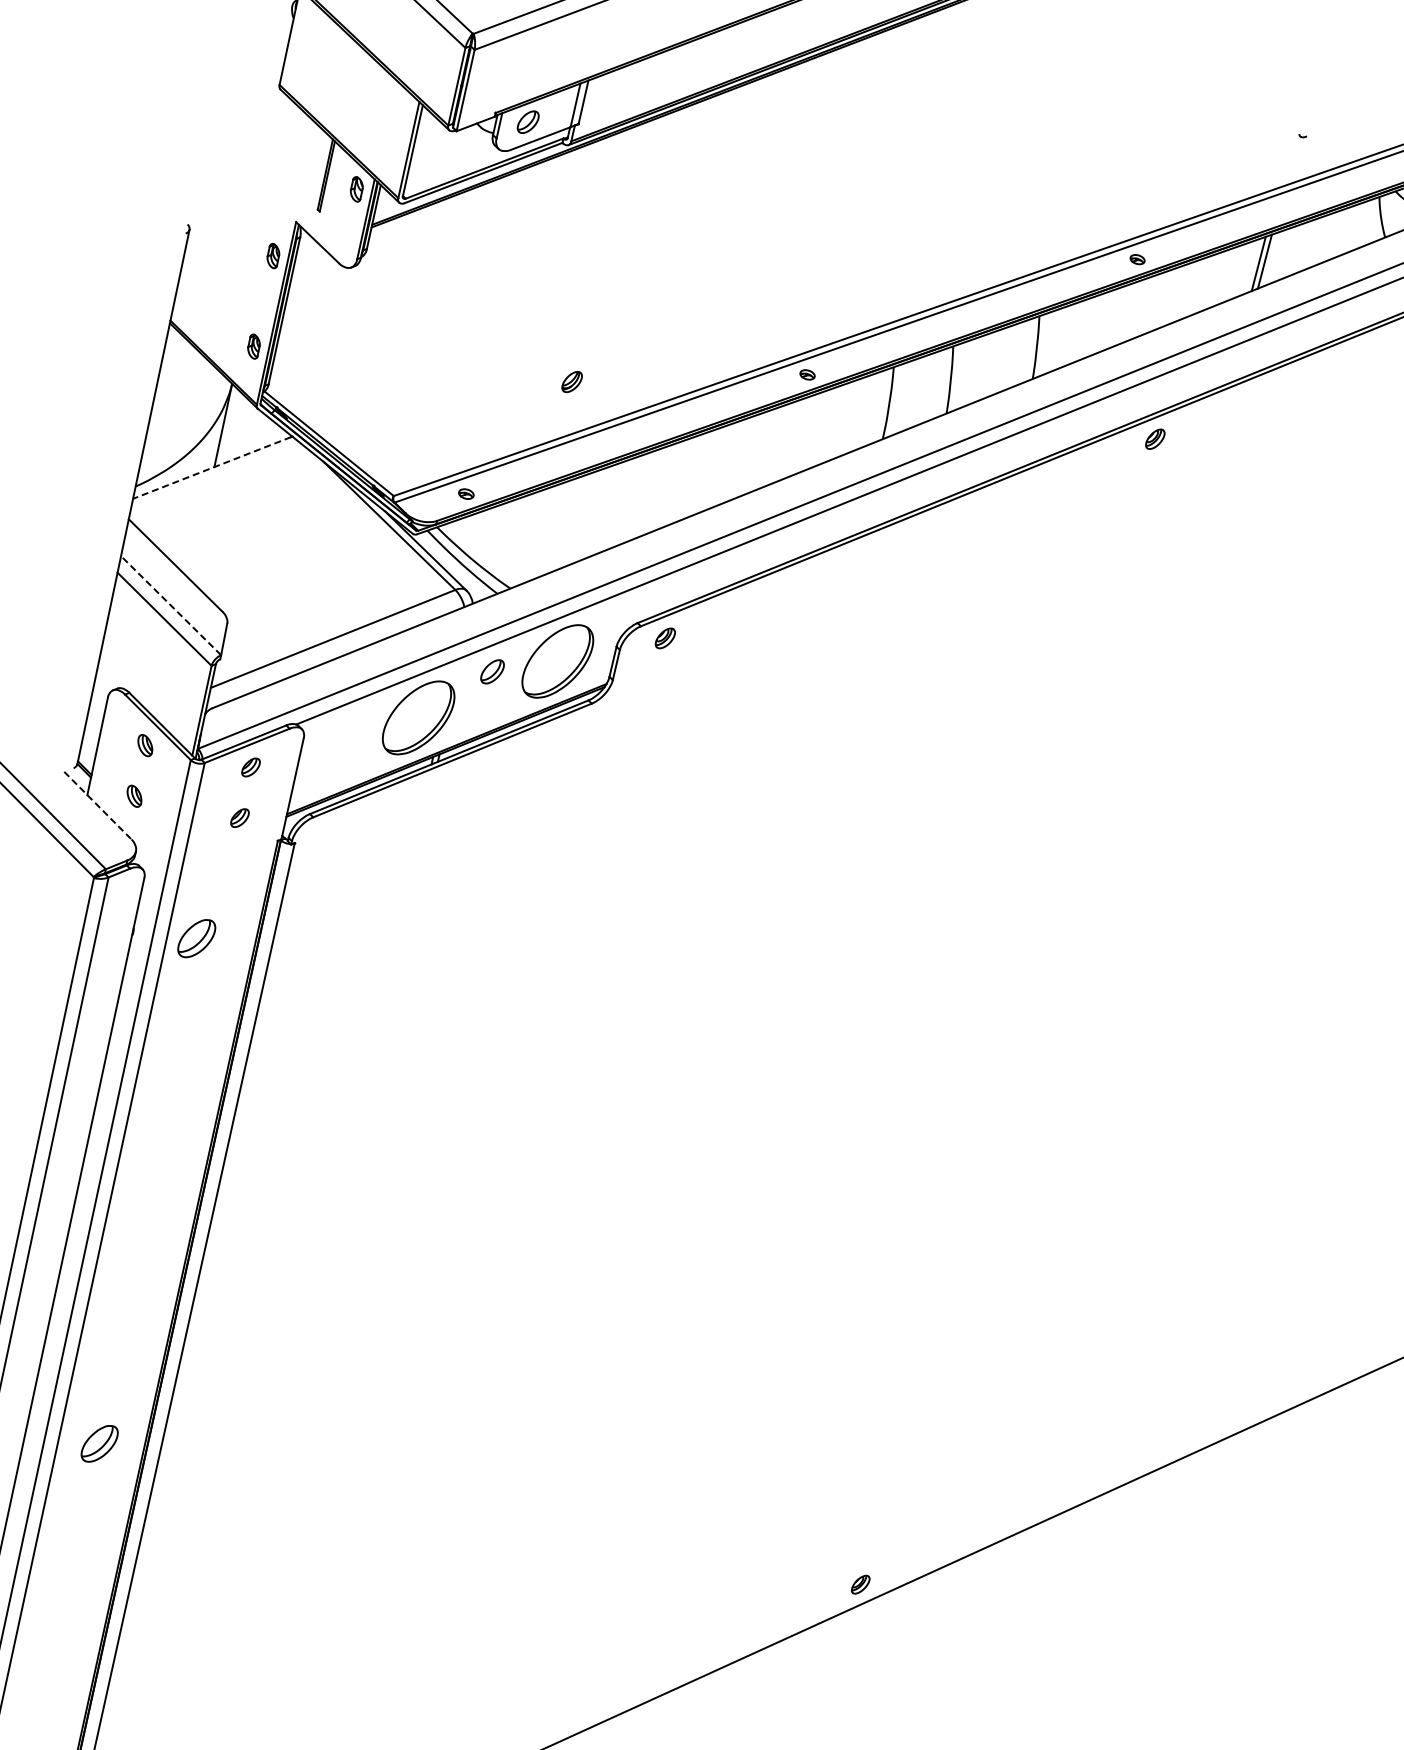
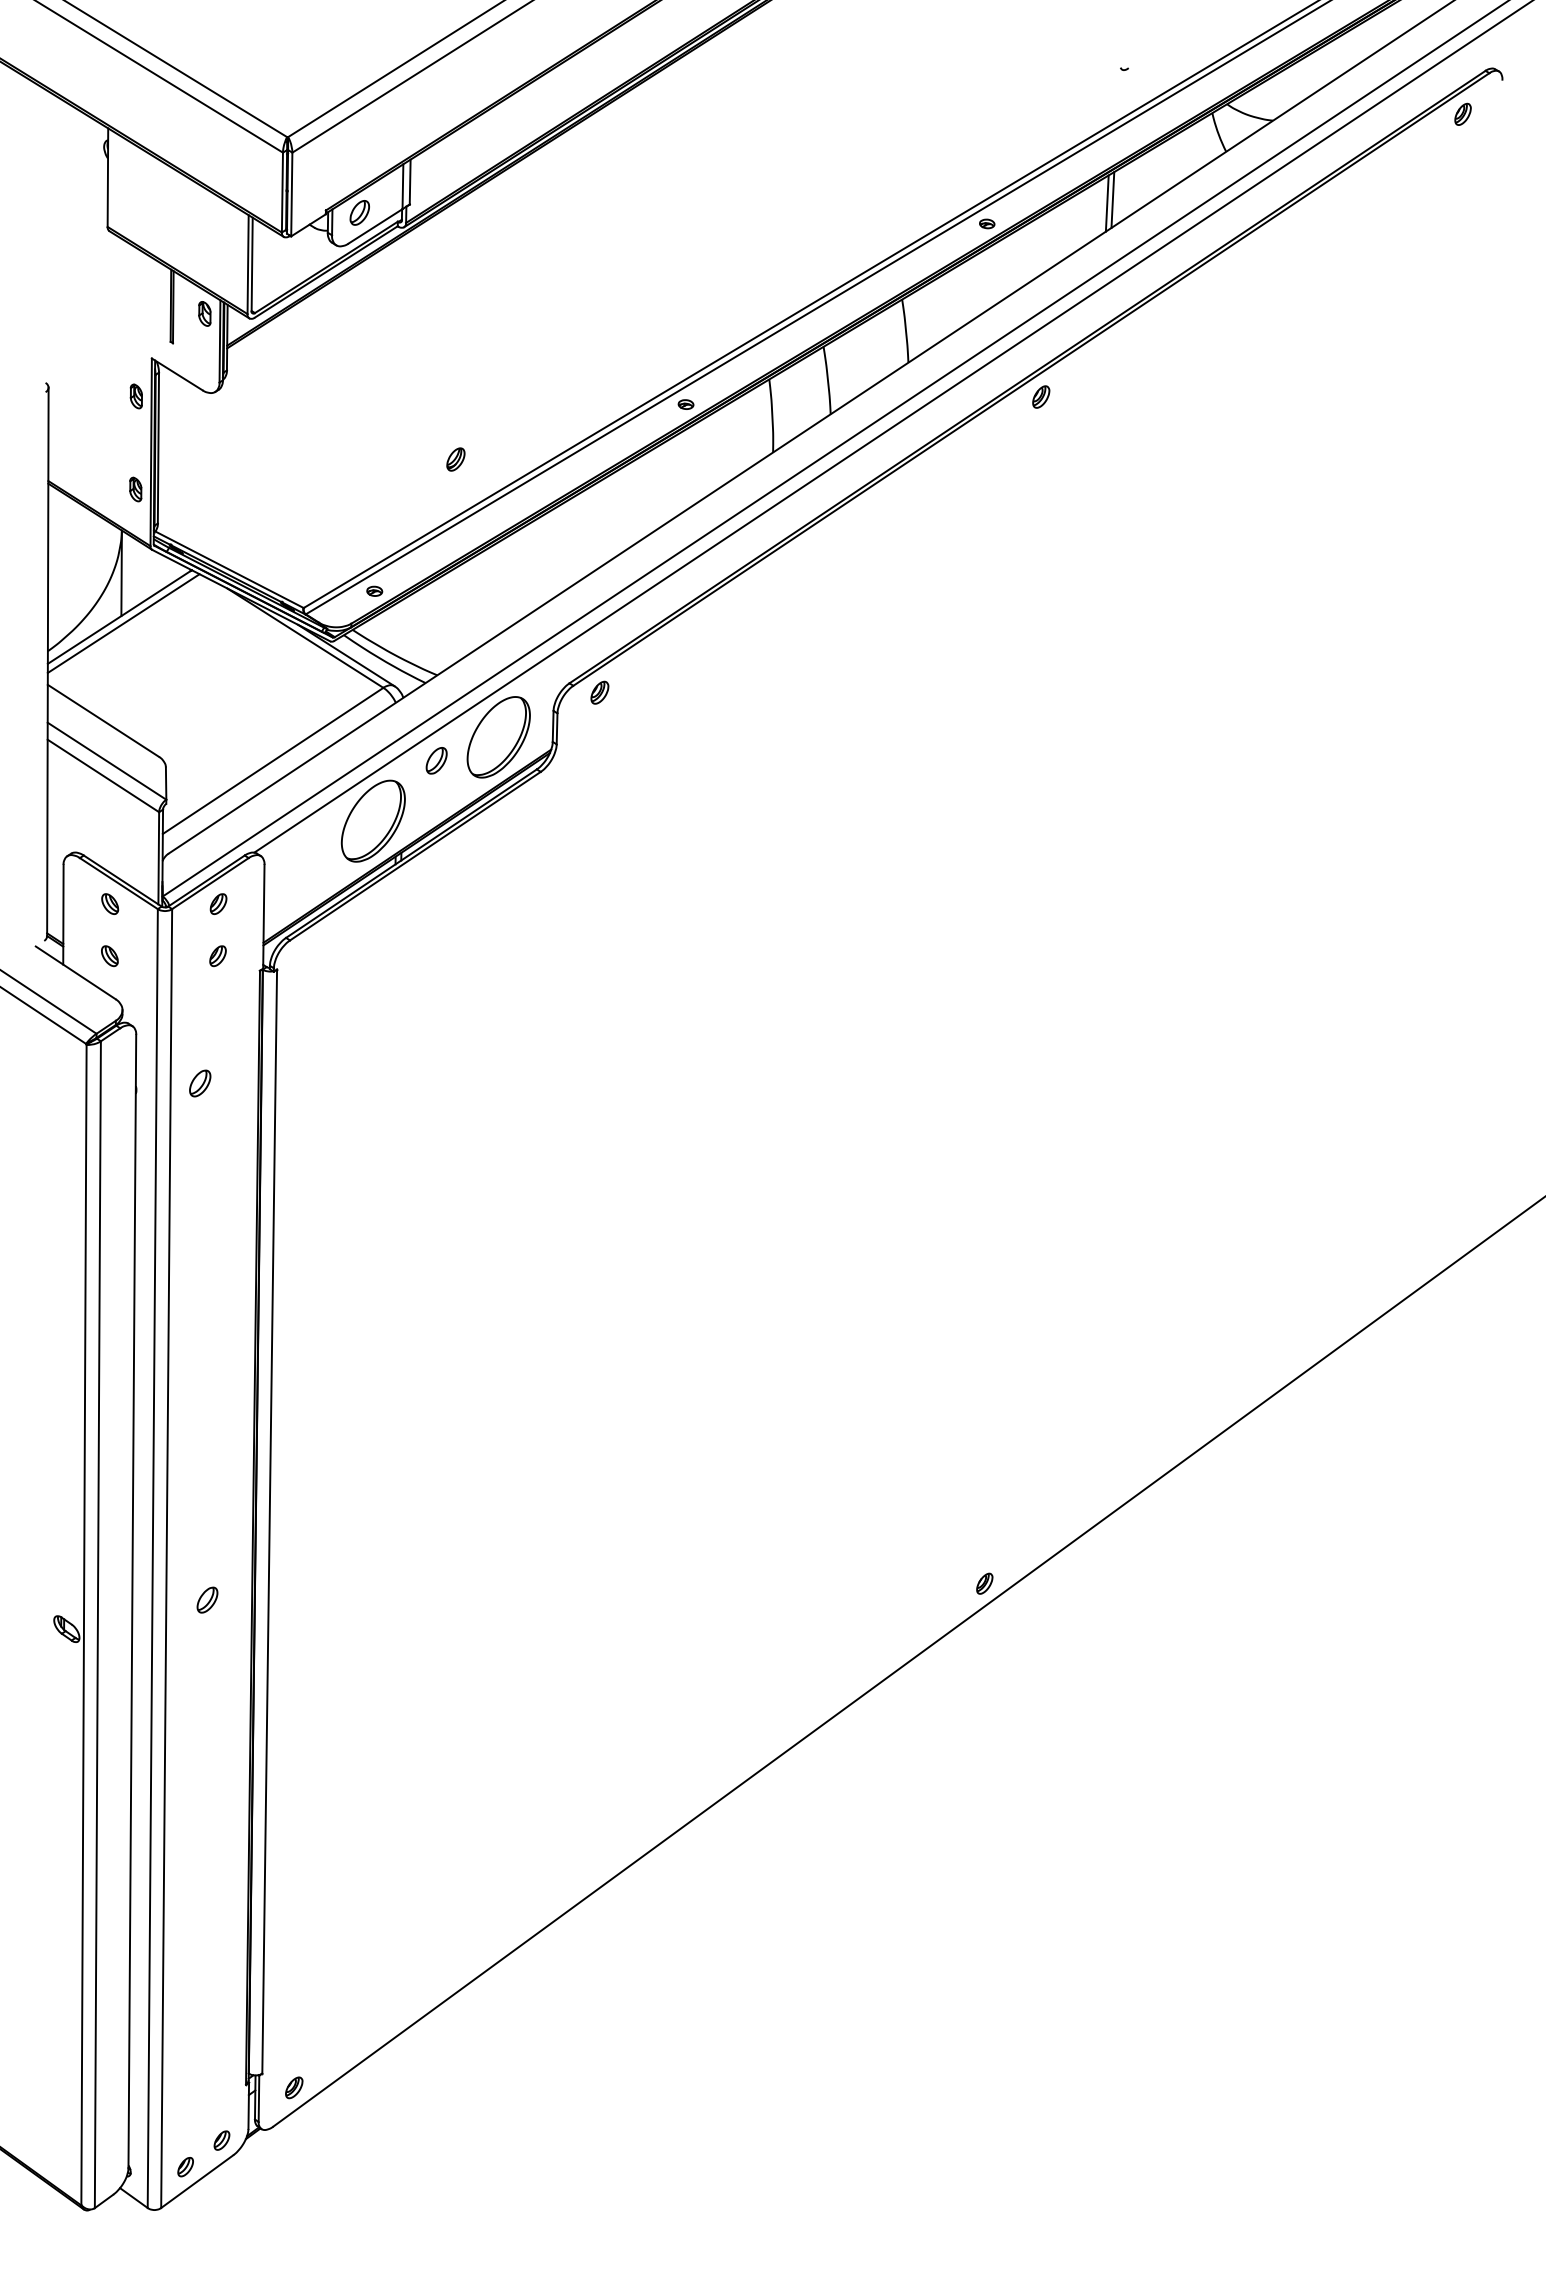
line: (211, 467) -> (118, 617), dashed -> solid
line: (214, 474) -> (123, 623), added
line: (171, 606) -> (107, 761), dashed -> solid
line: (97, 805) -> (75, 972), dashed -> solid
part: (197, 938) -> (200, 1083), size x0.62
part: (99, 1443) -> (207, 1599), size x0.62

